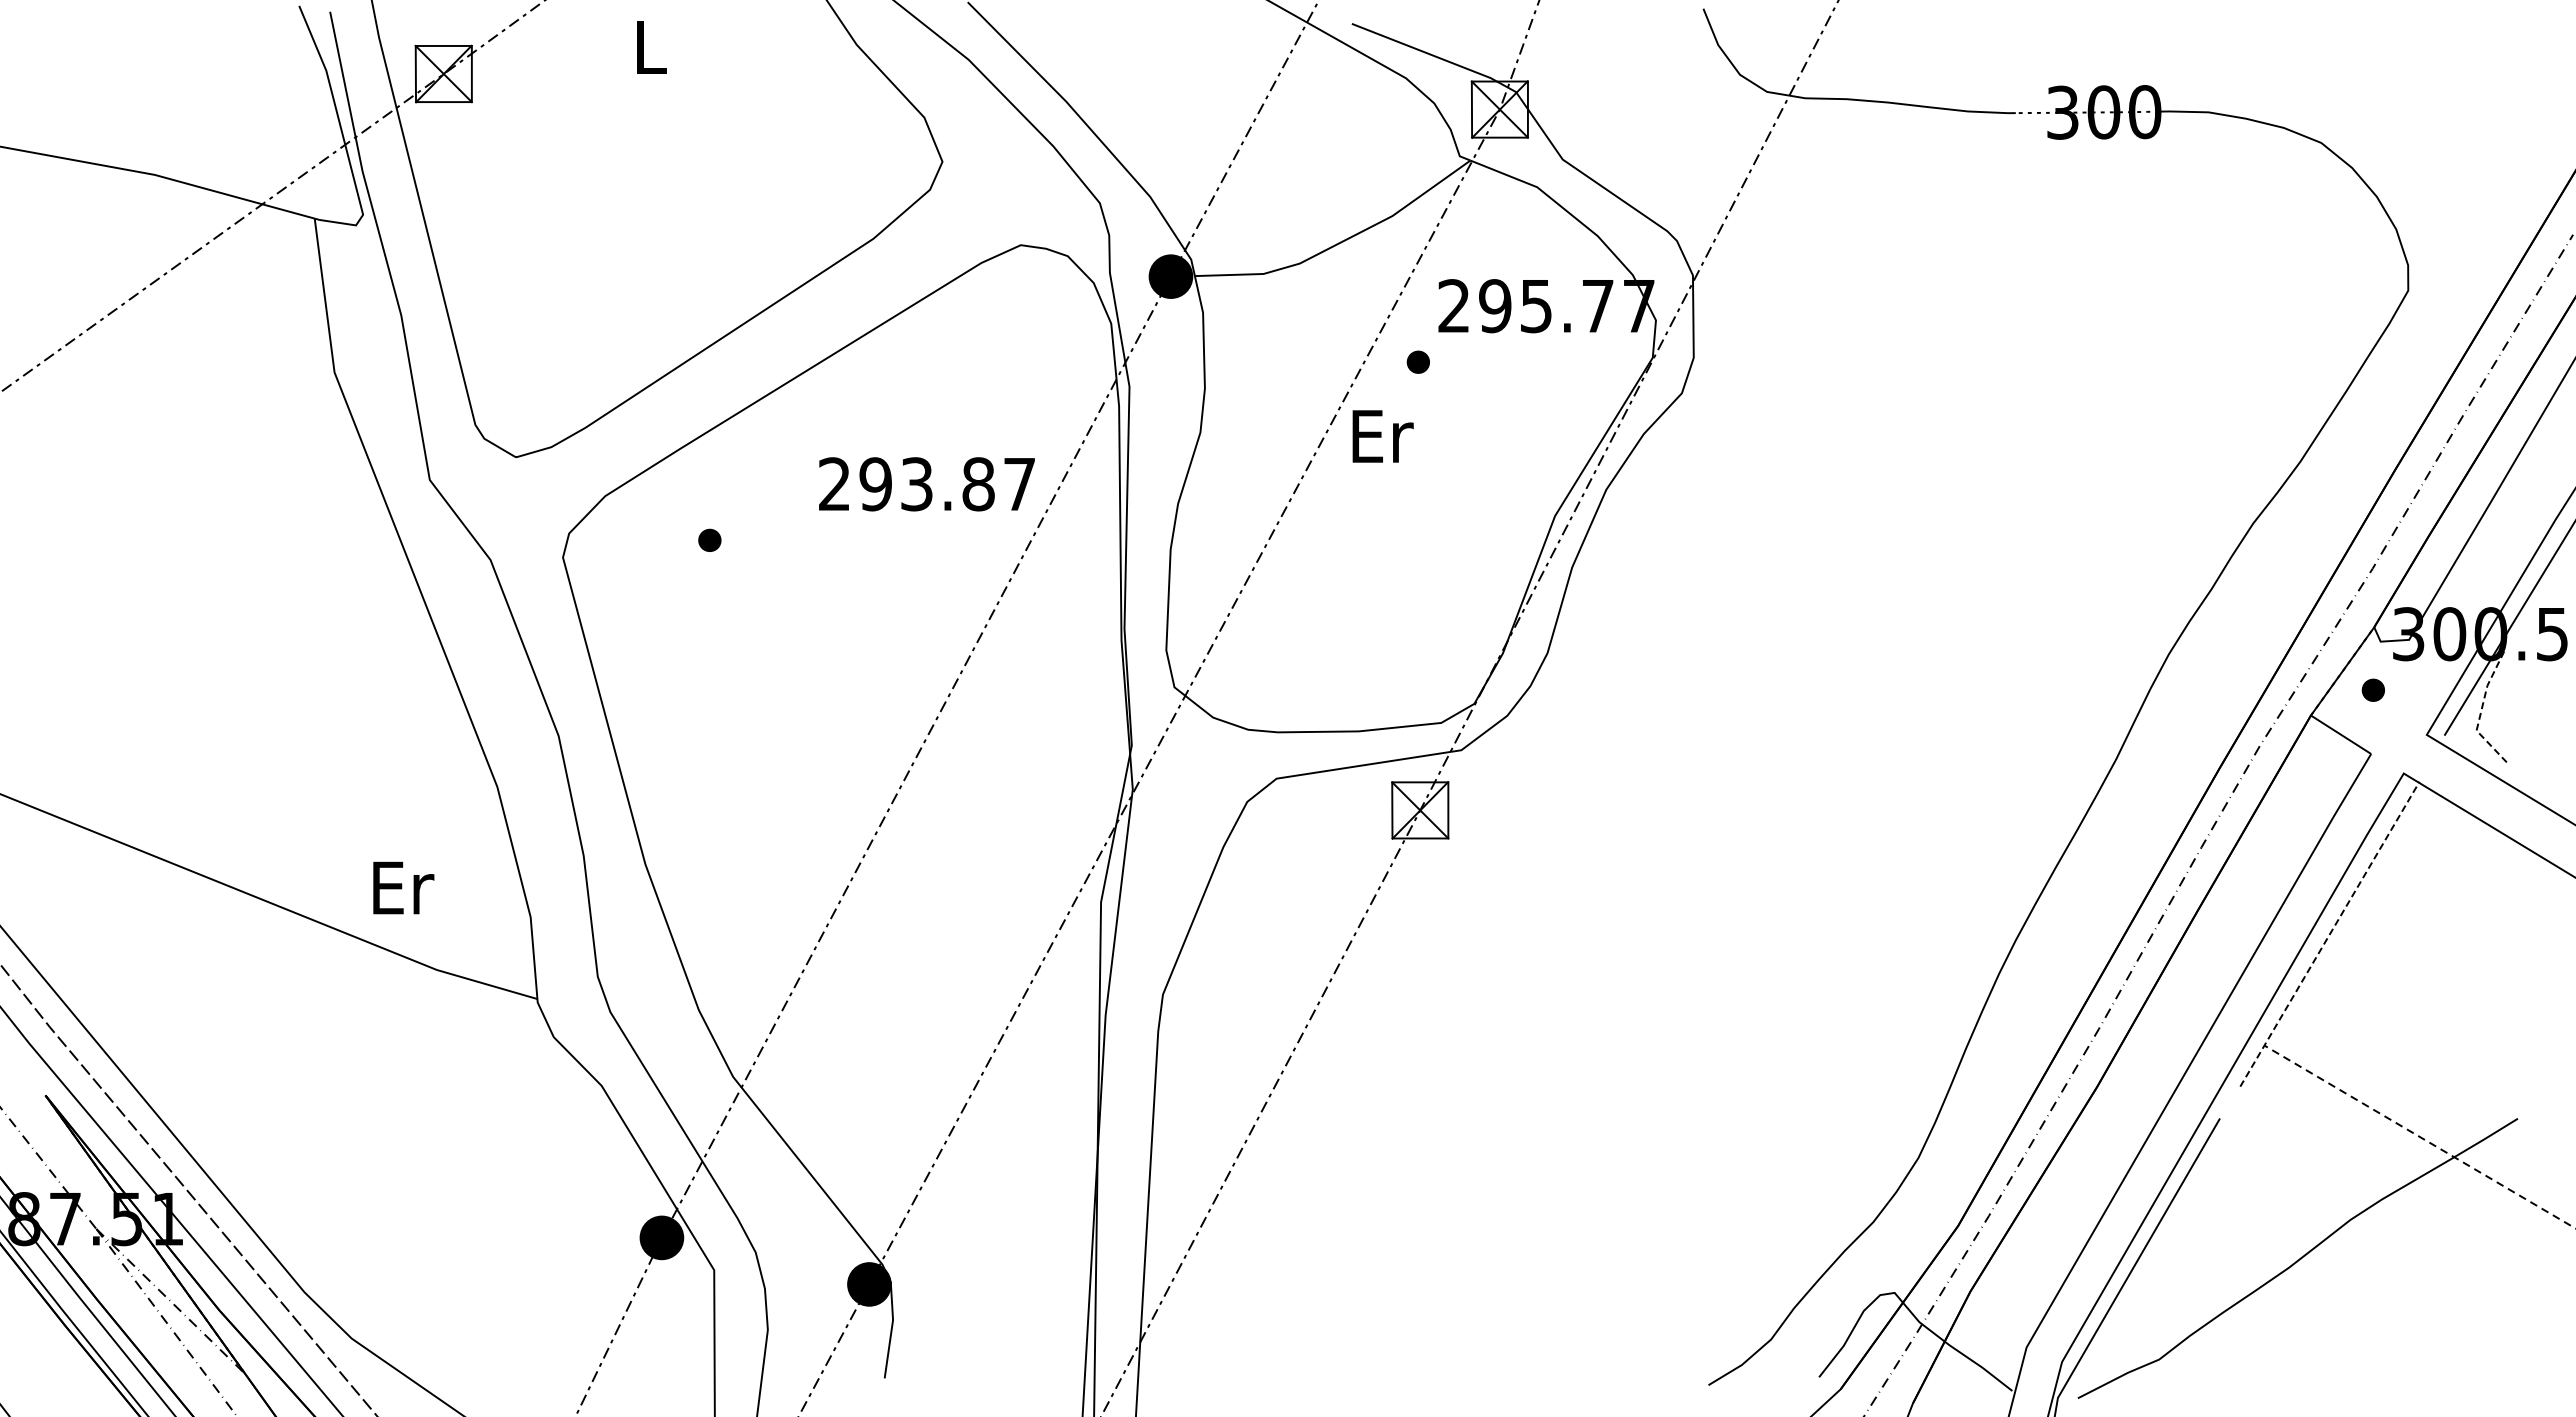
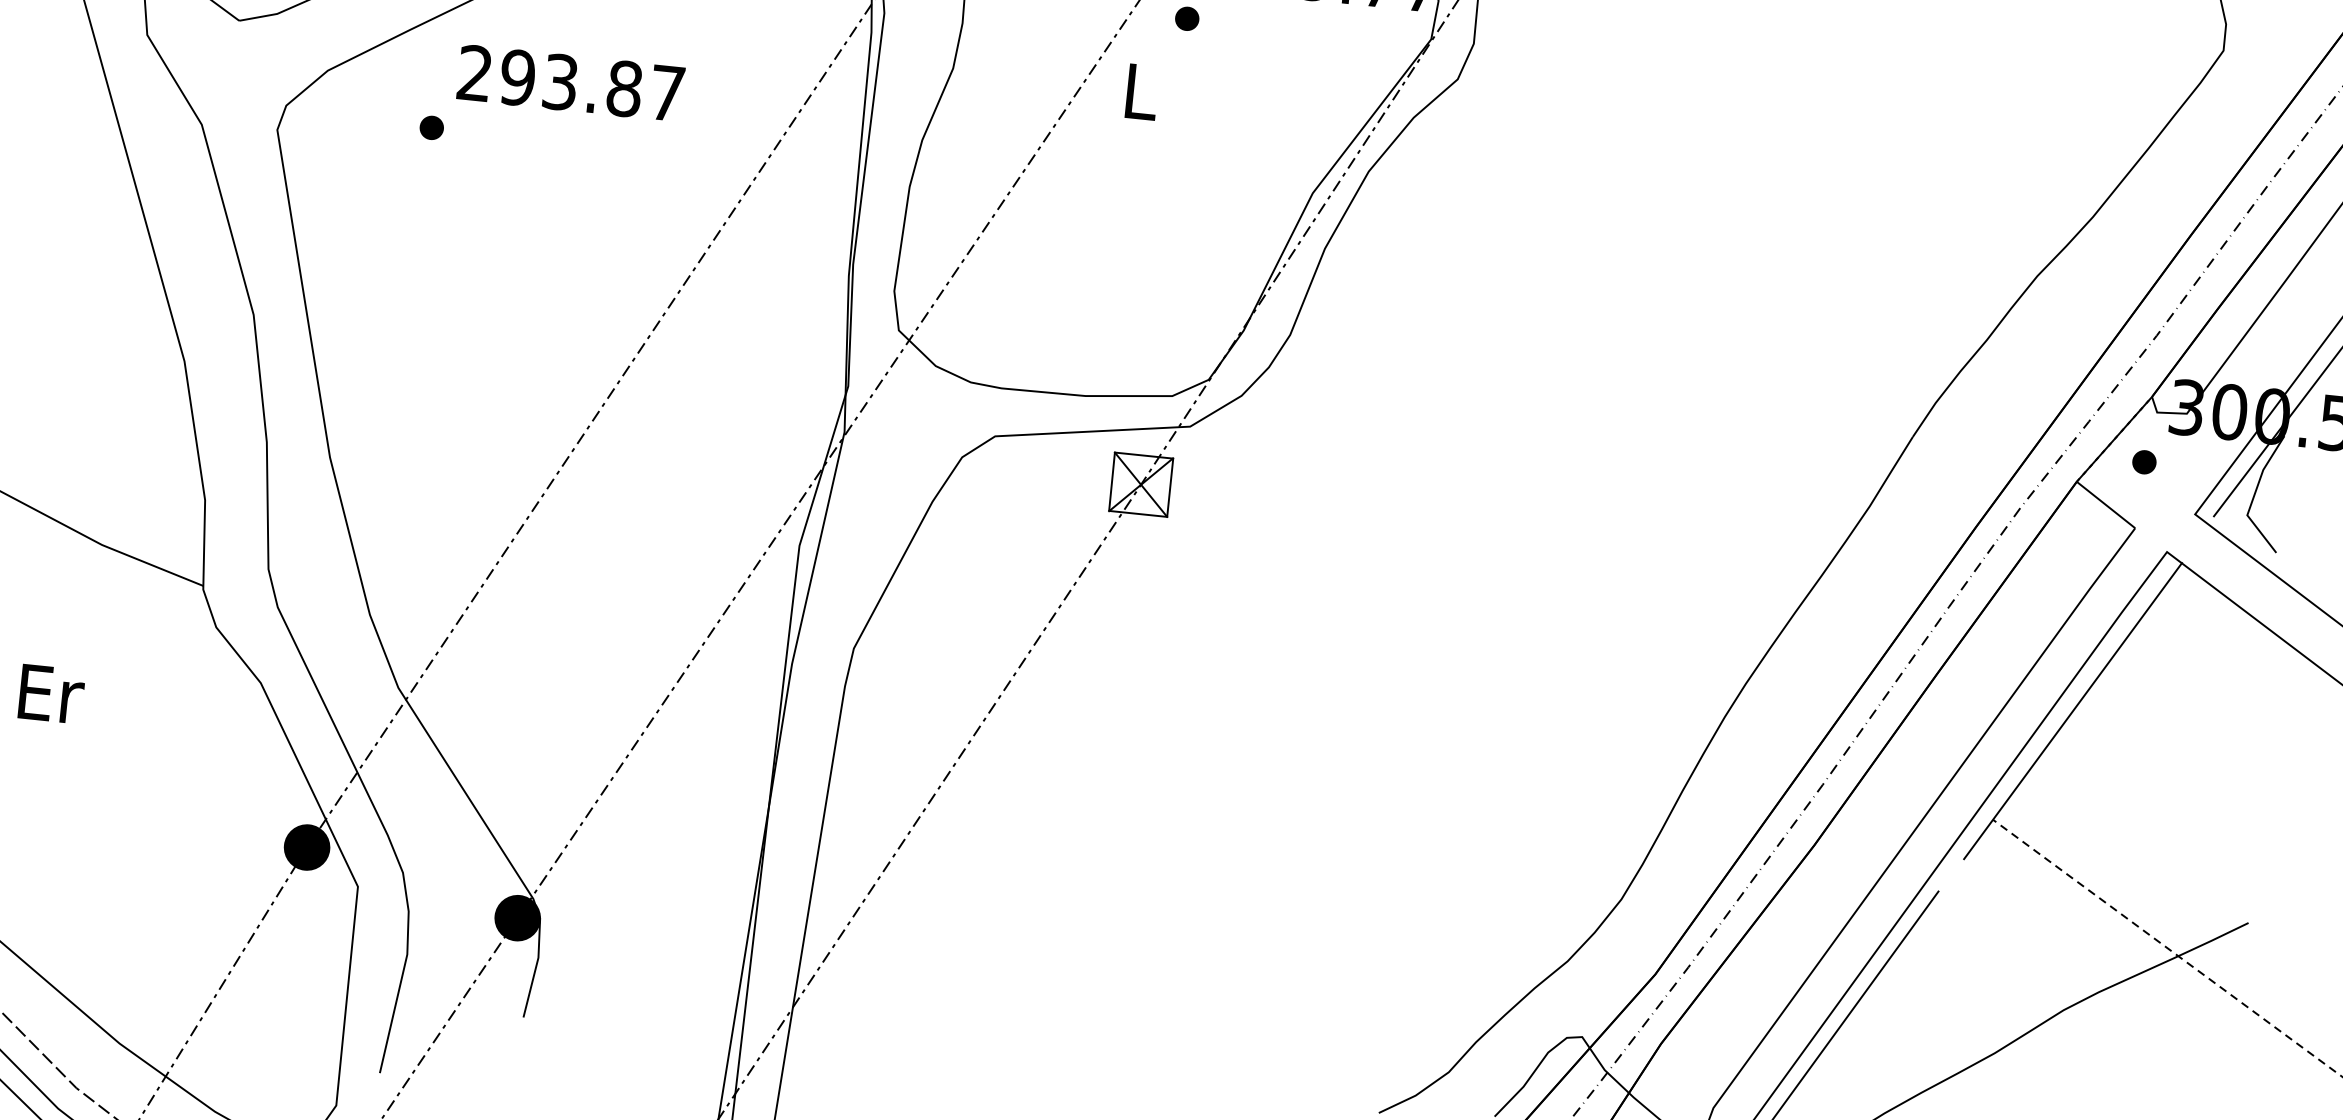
text: (1382, 436) -> (1141, 92), Er -> L
text: (926, 484) -> (570, 83), moved
line: (2481, 711) -> (2254, 495), dashed -> solid
text: (403, 887) -> (51, 693), moved
line: (2329, 934) -> (2072, 711), dashed -> solid

